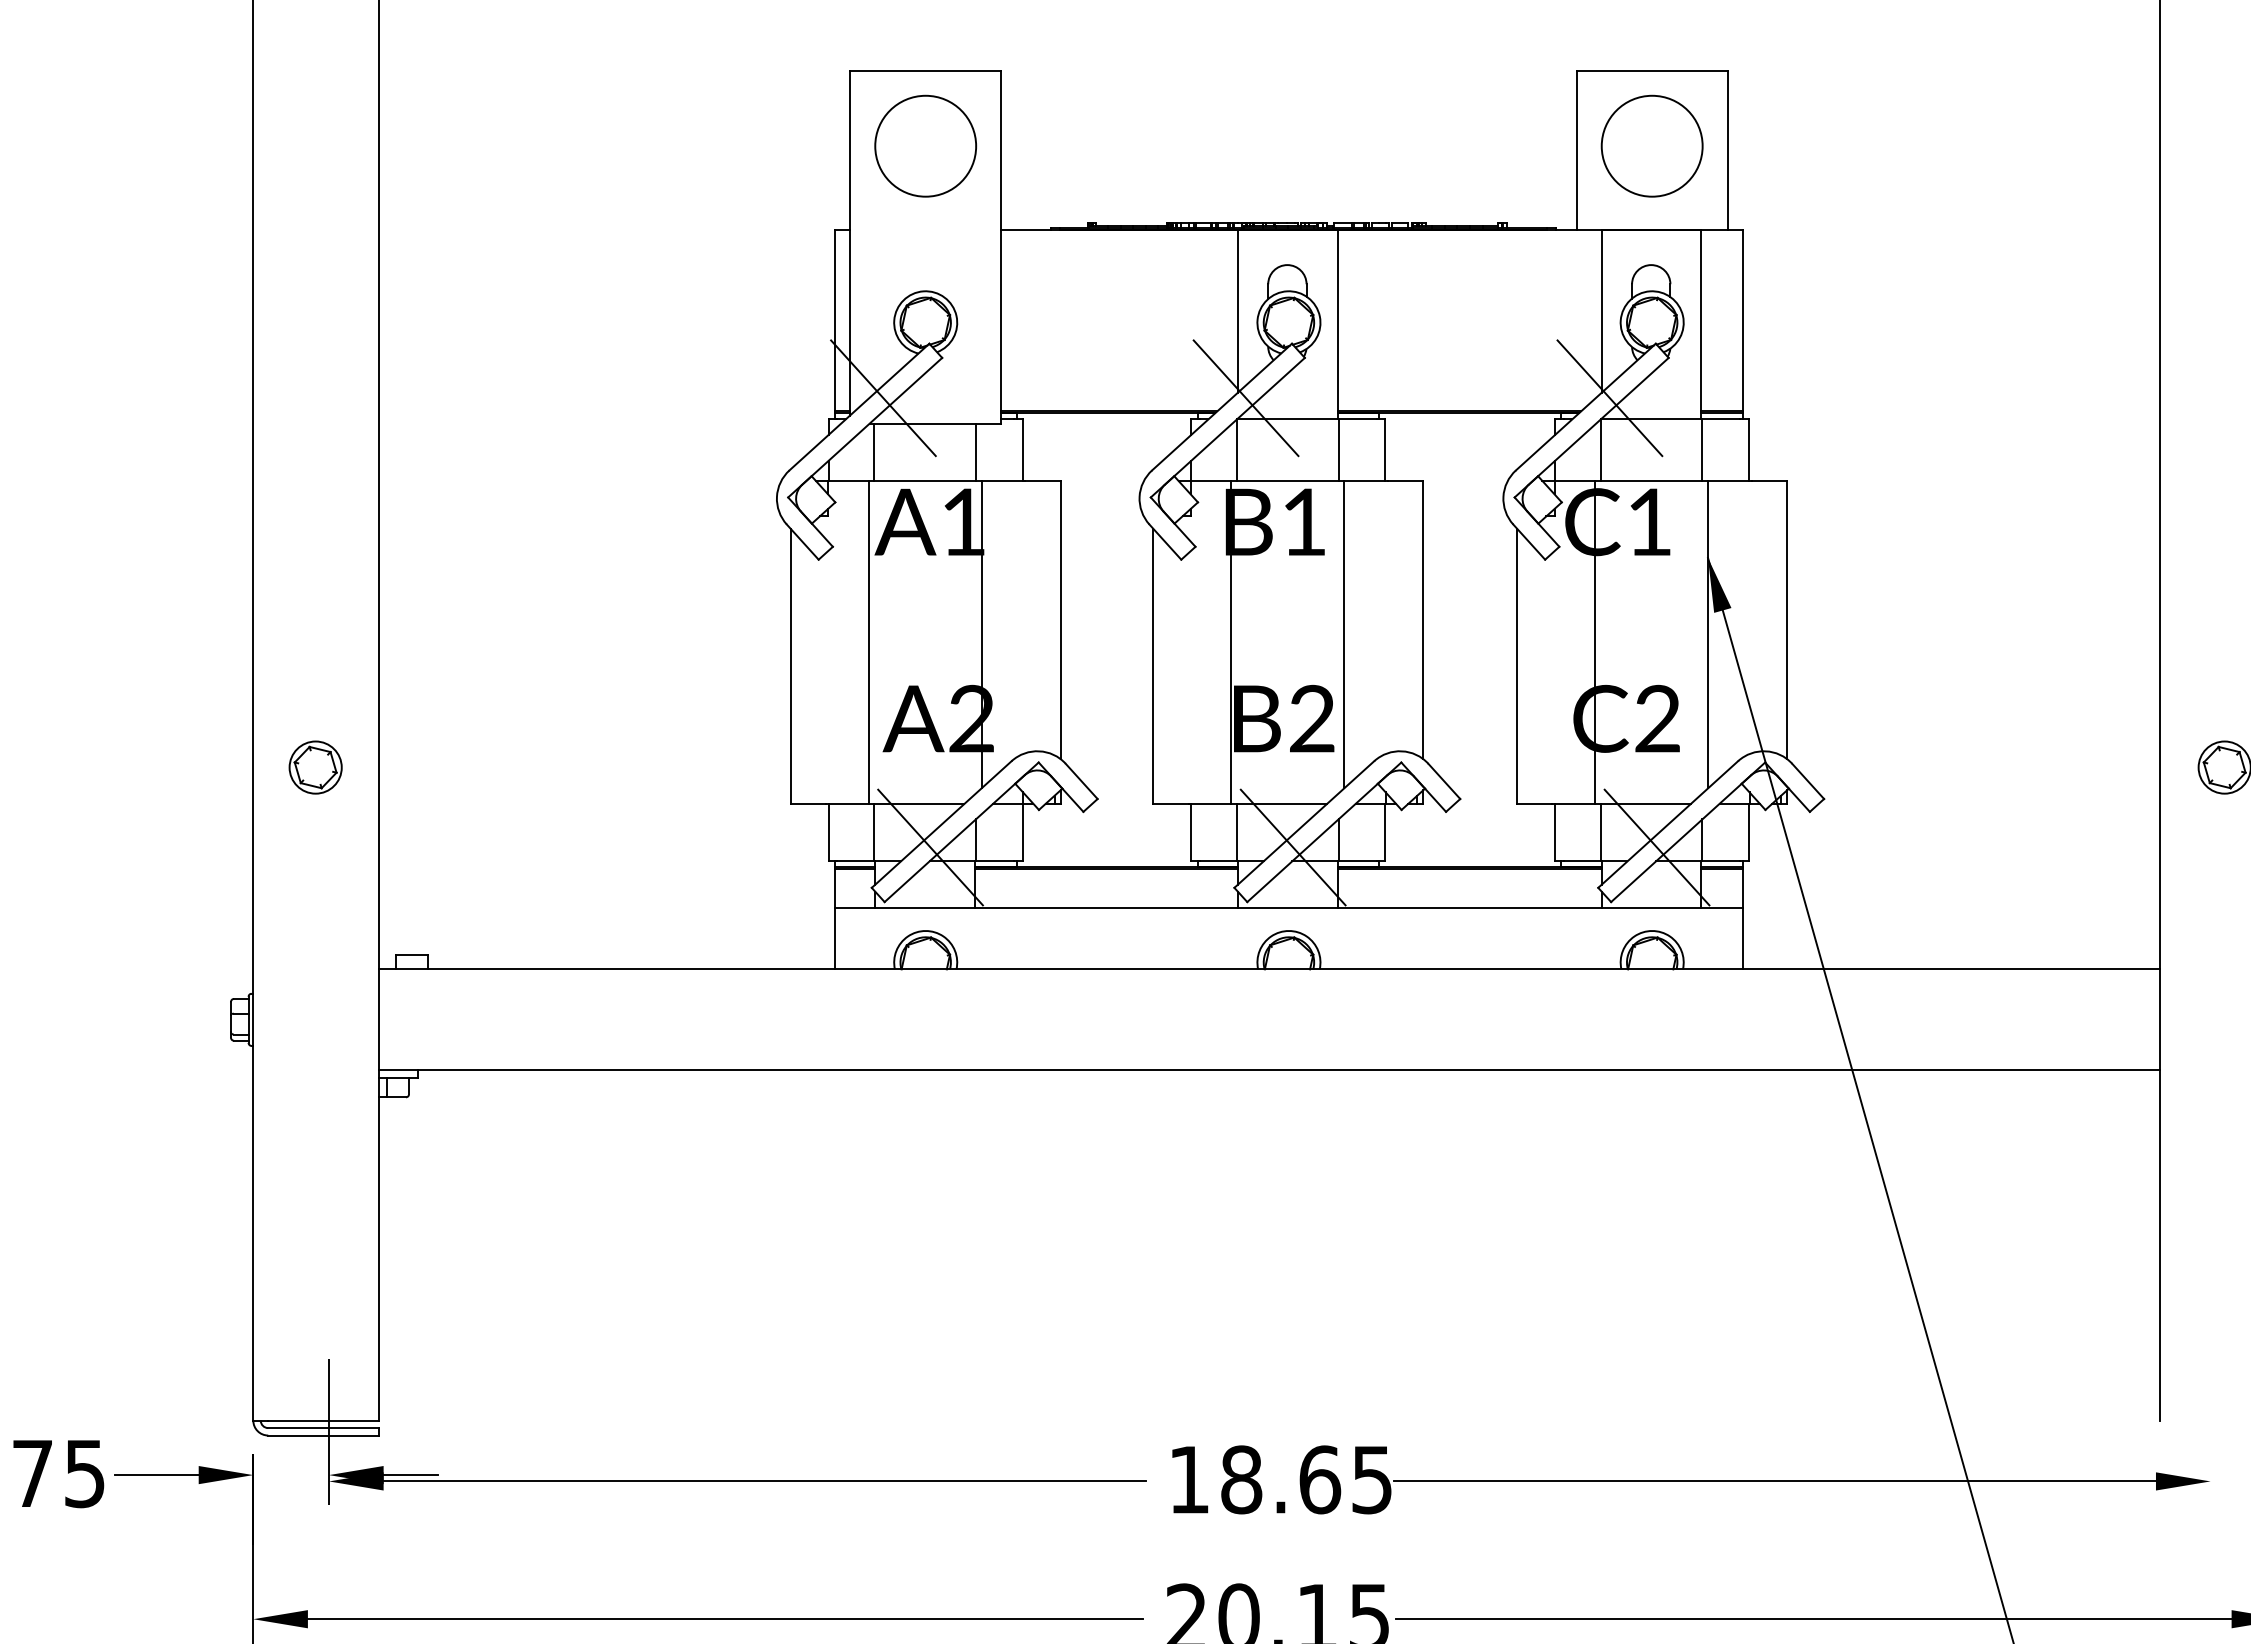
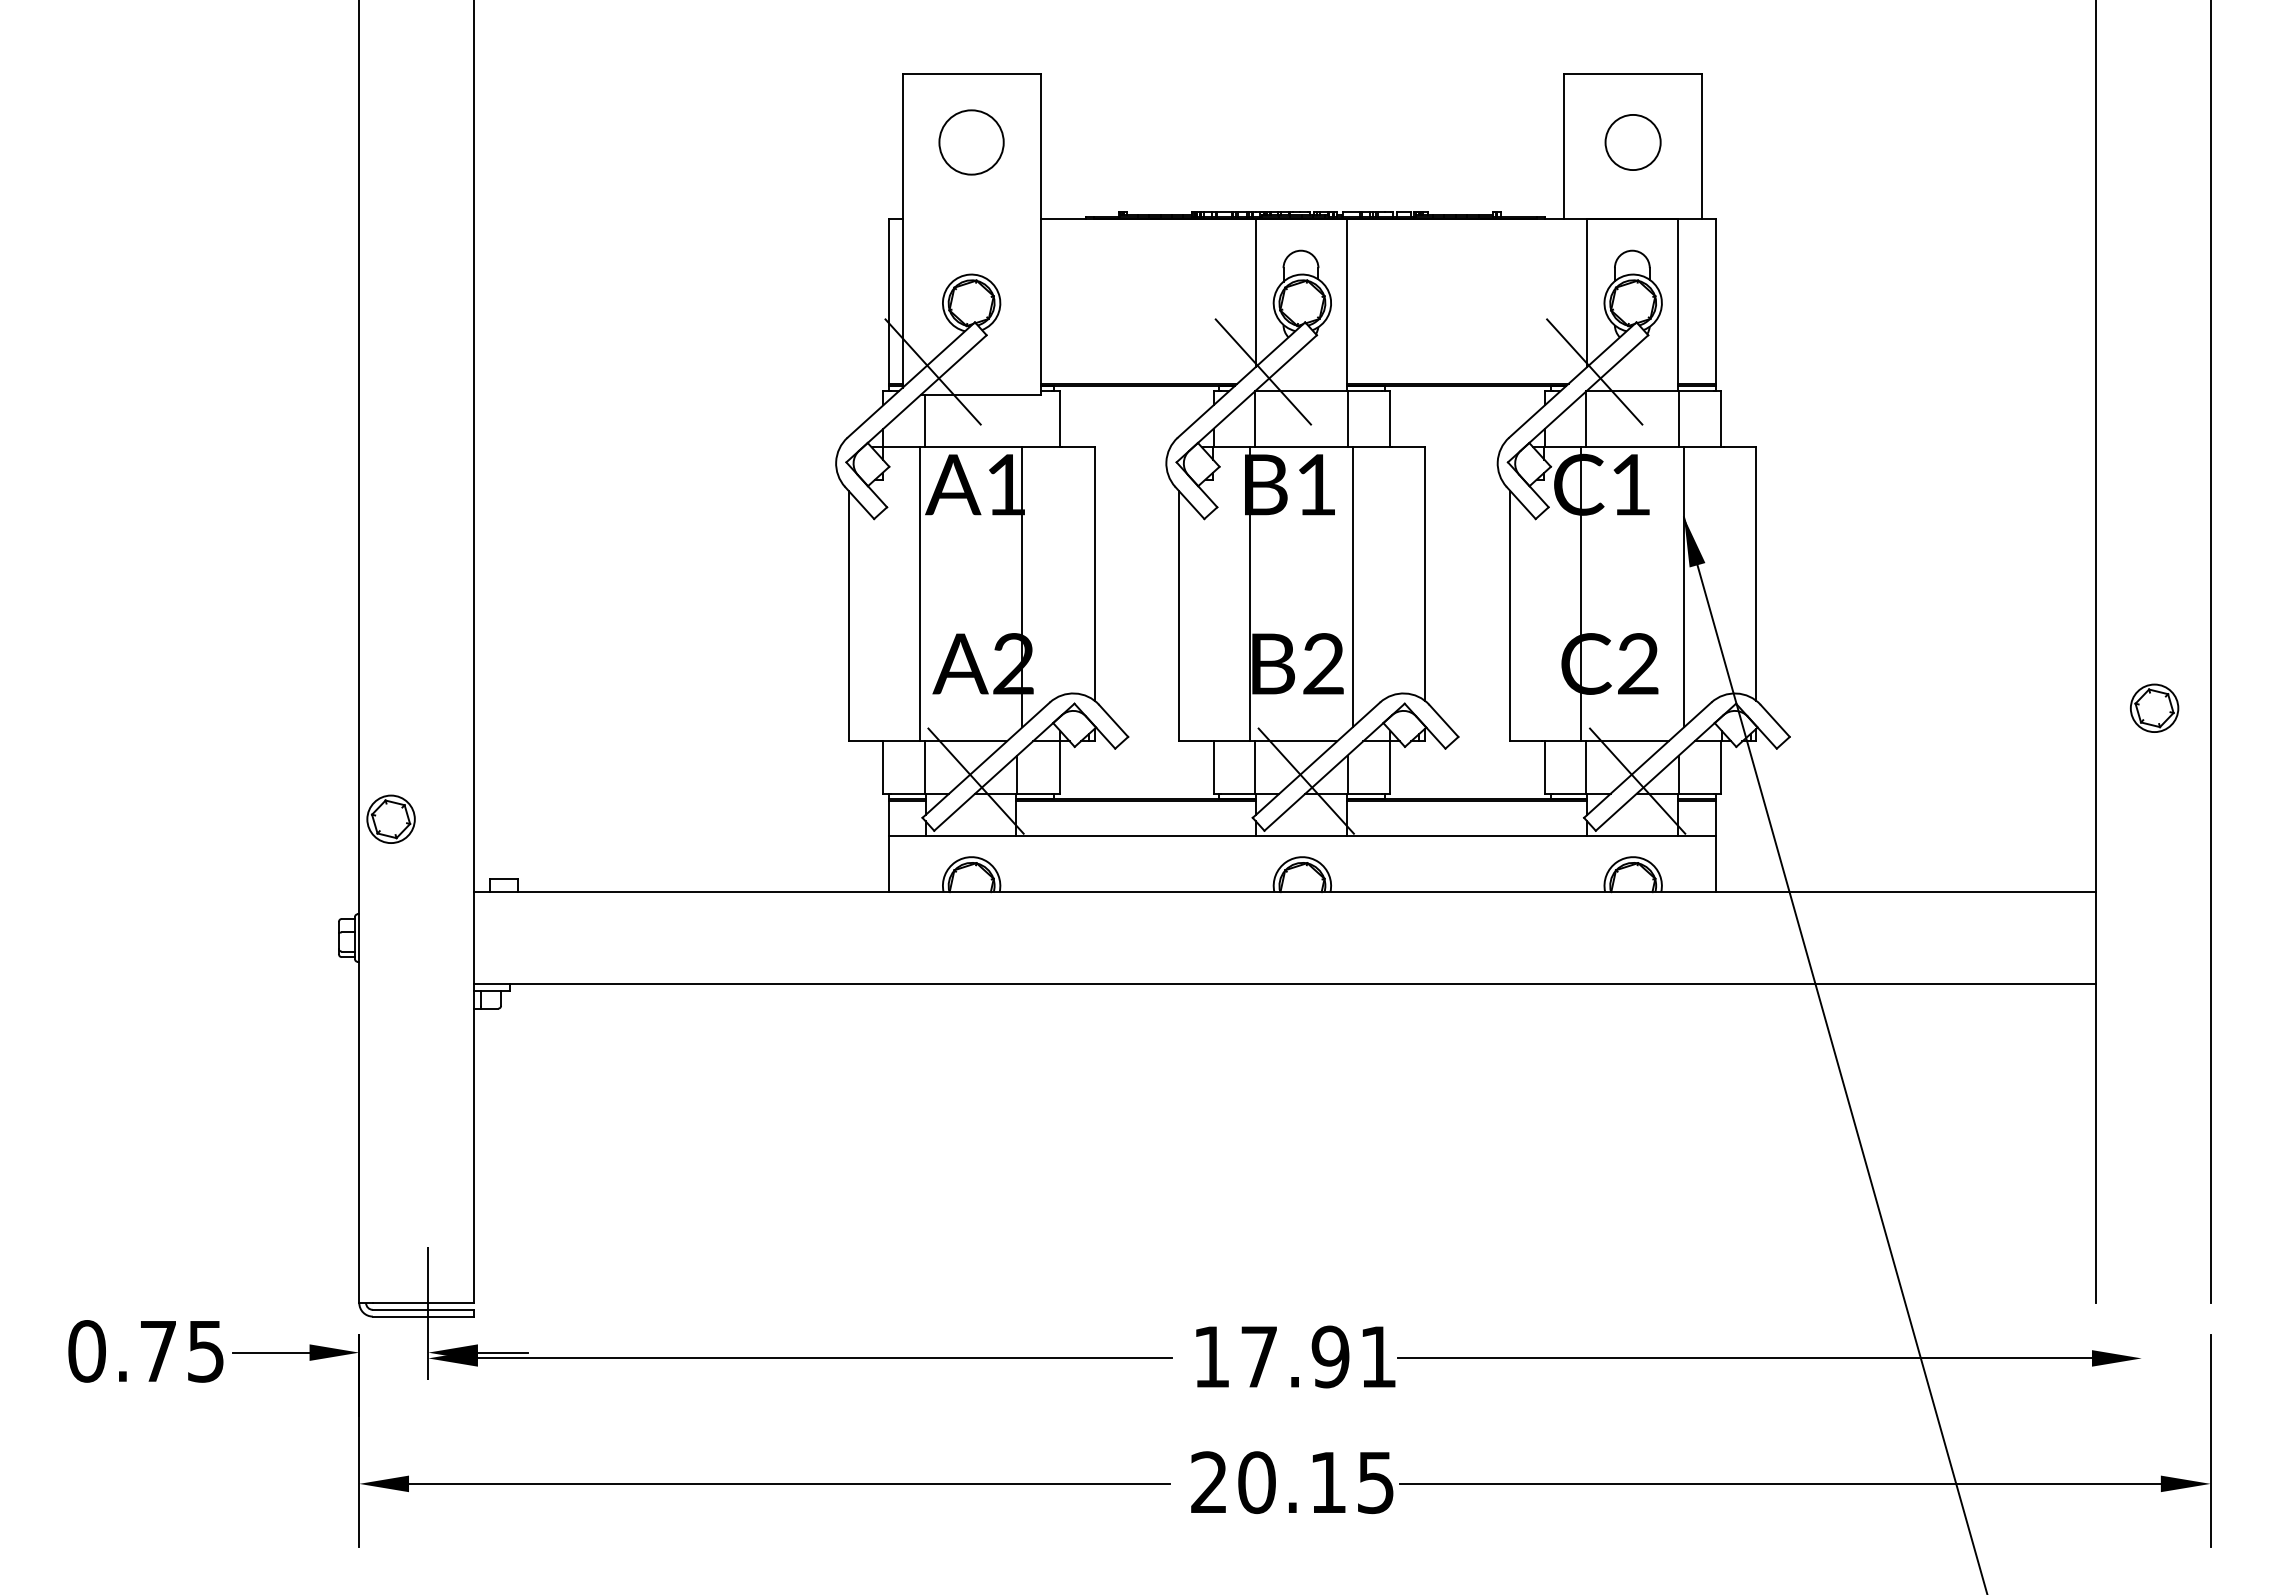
circle: (925, 146) -> (971, 142), size x0.7
circle: (1651, 146) -> (1632, 142), size x0.6
line: (976, 452) -> (1017, 421), removed
part: (315, 766) -> (390, 818), moved
text: (1305, 1479) -> (1317, 1356), 18.65 -> 17.91

